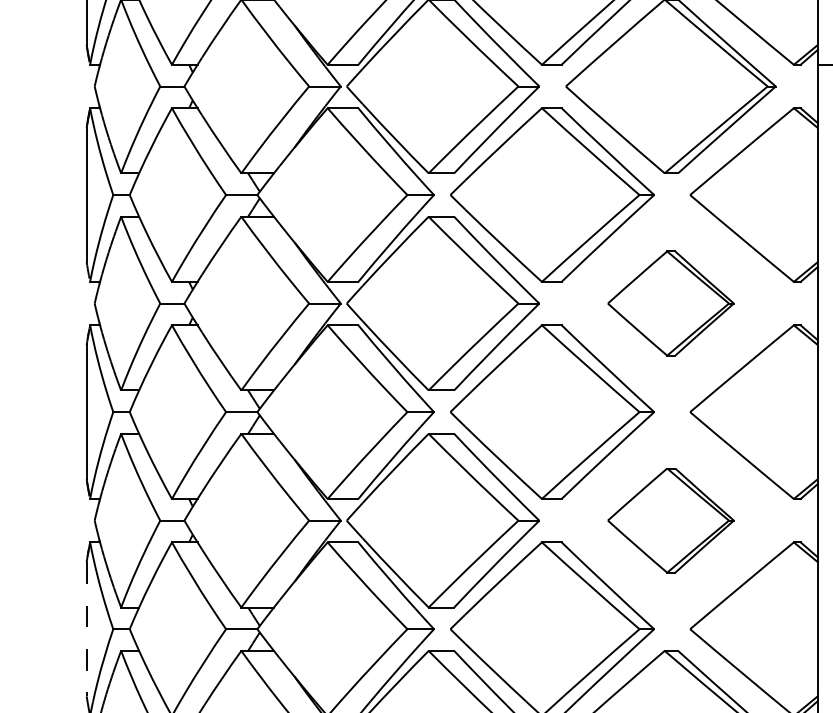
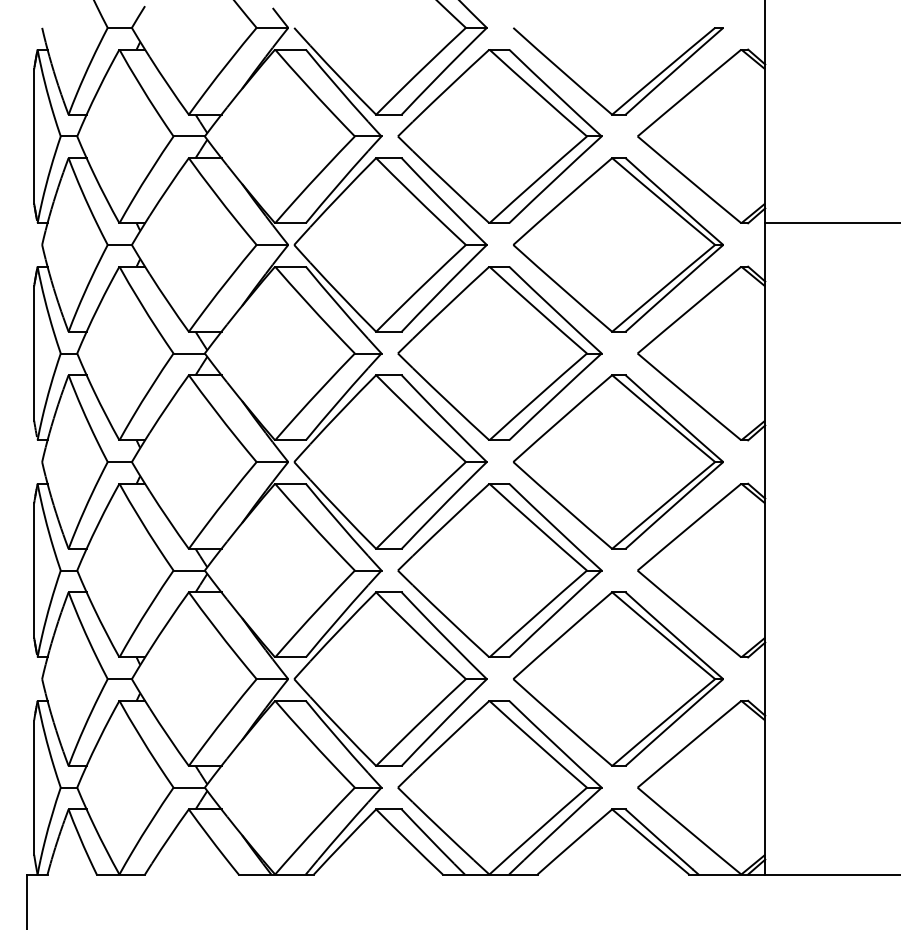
part: (671, 303) -> (618, 461), size x1.67
part: (671, 520) -> (618, 678), size x1.67
line: (87, 630) -> (34, 788), dashed -> solid

